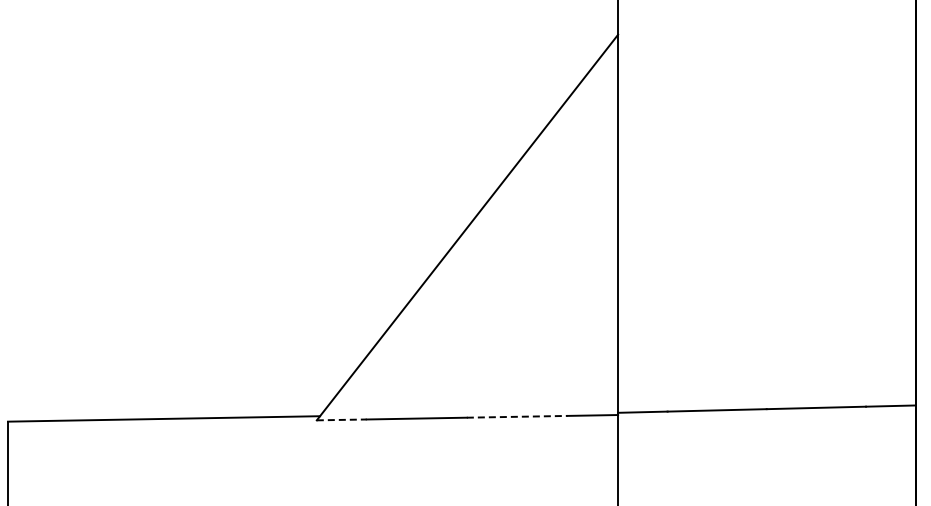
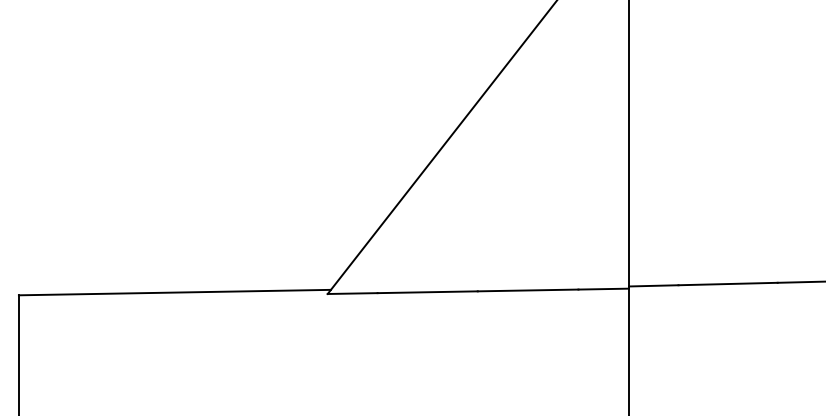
line: (517, 416) -> (528, 290), dashed -> solid
line: (341, 419) -> (352, 293), dashed -> solid

